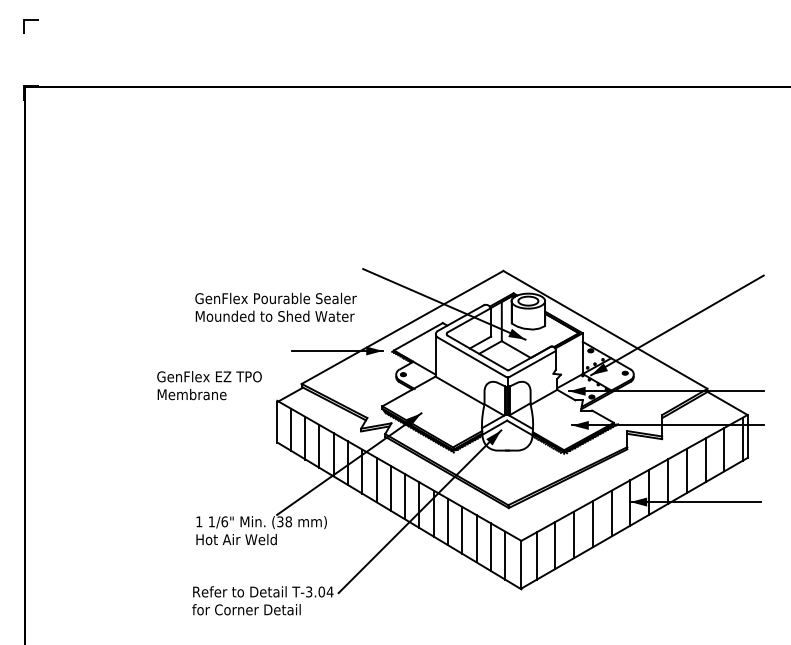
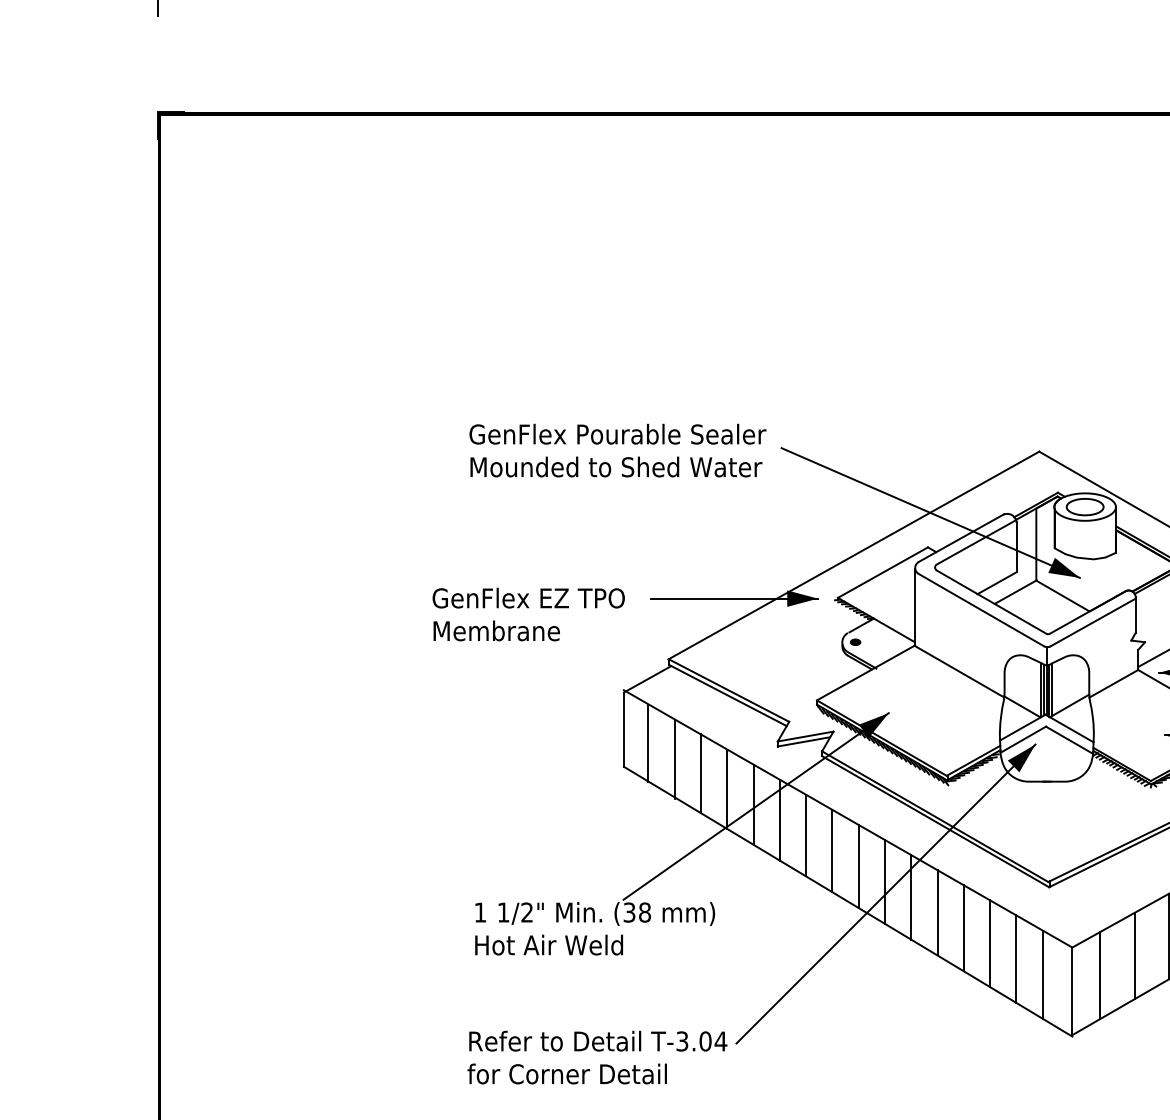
text: (275, 306) -> (616, 448), moved
text: (209, 385) -> (528, 614), moved
text: (224, 521) -> (526, 911), 1/6" -> 1/2"

